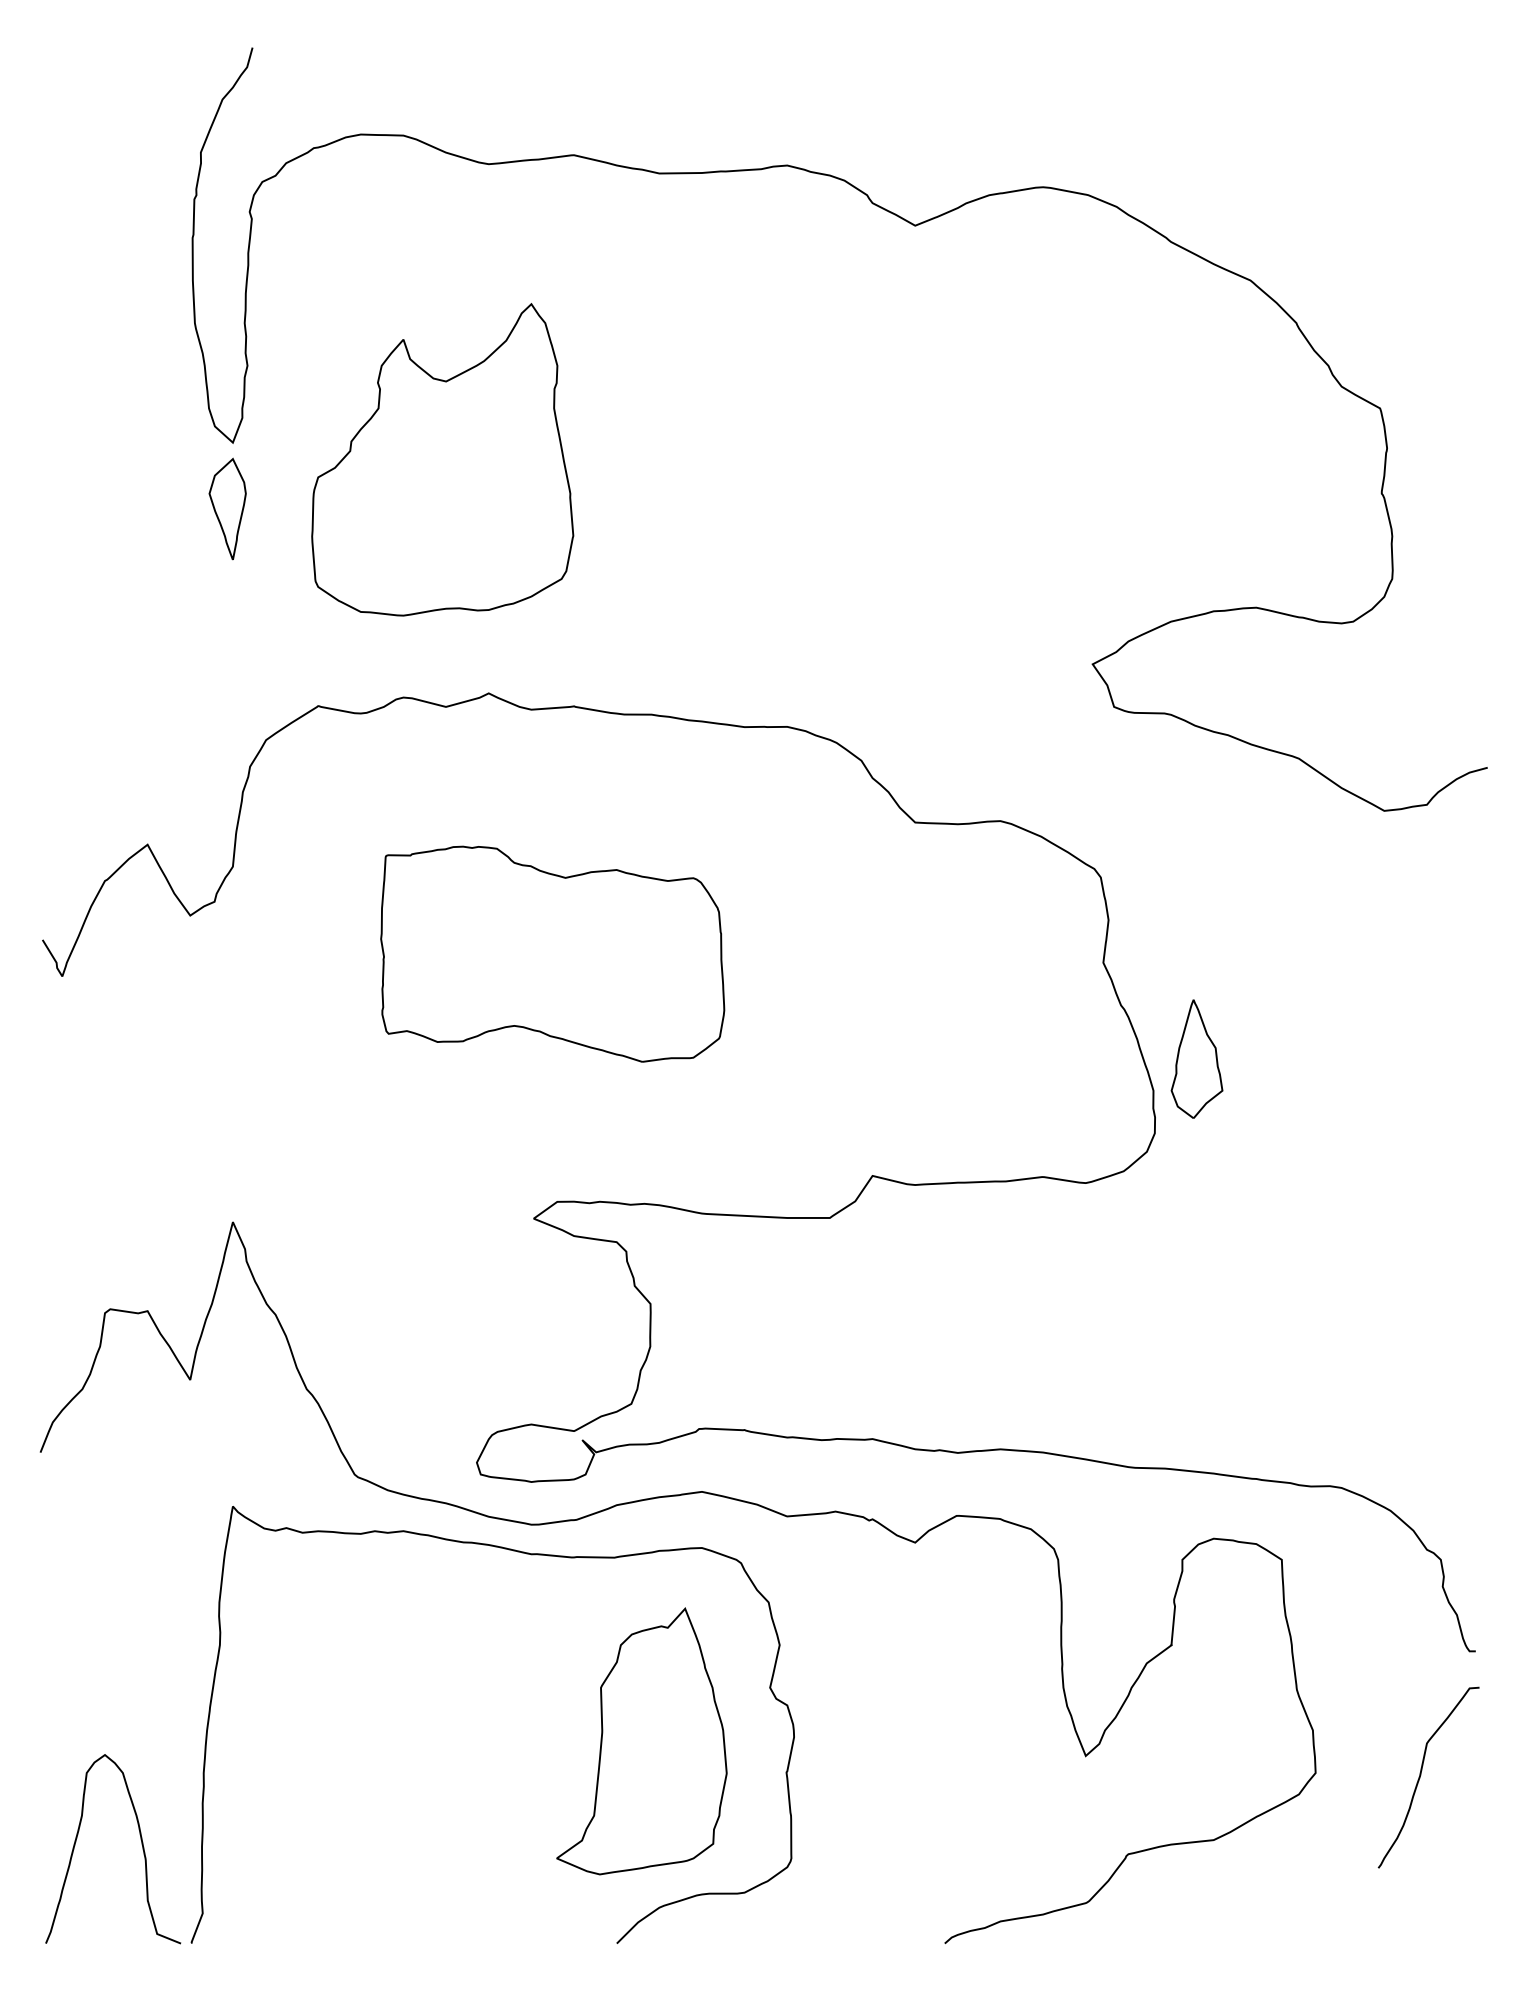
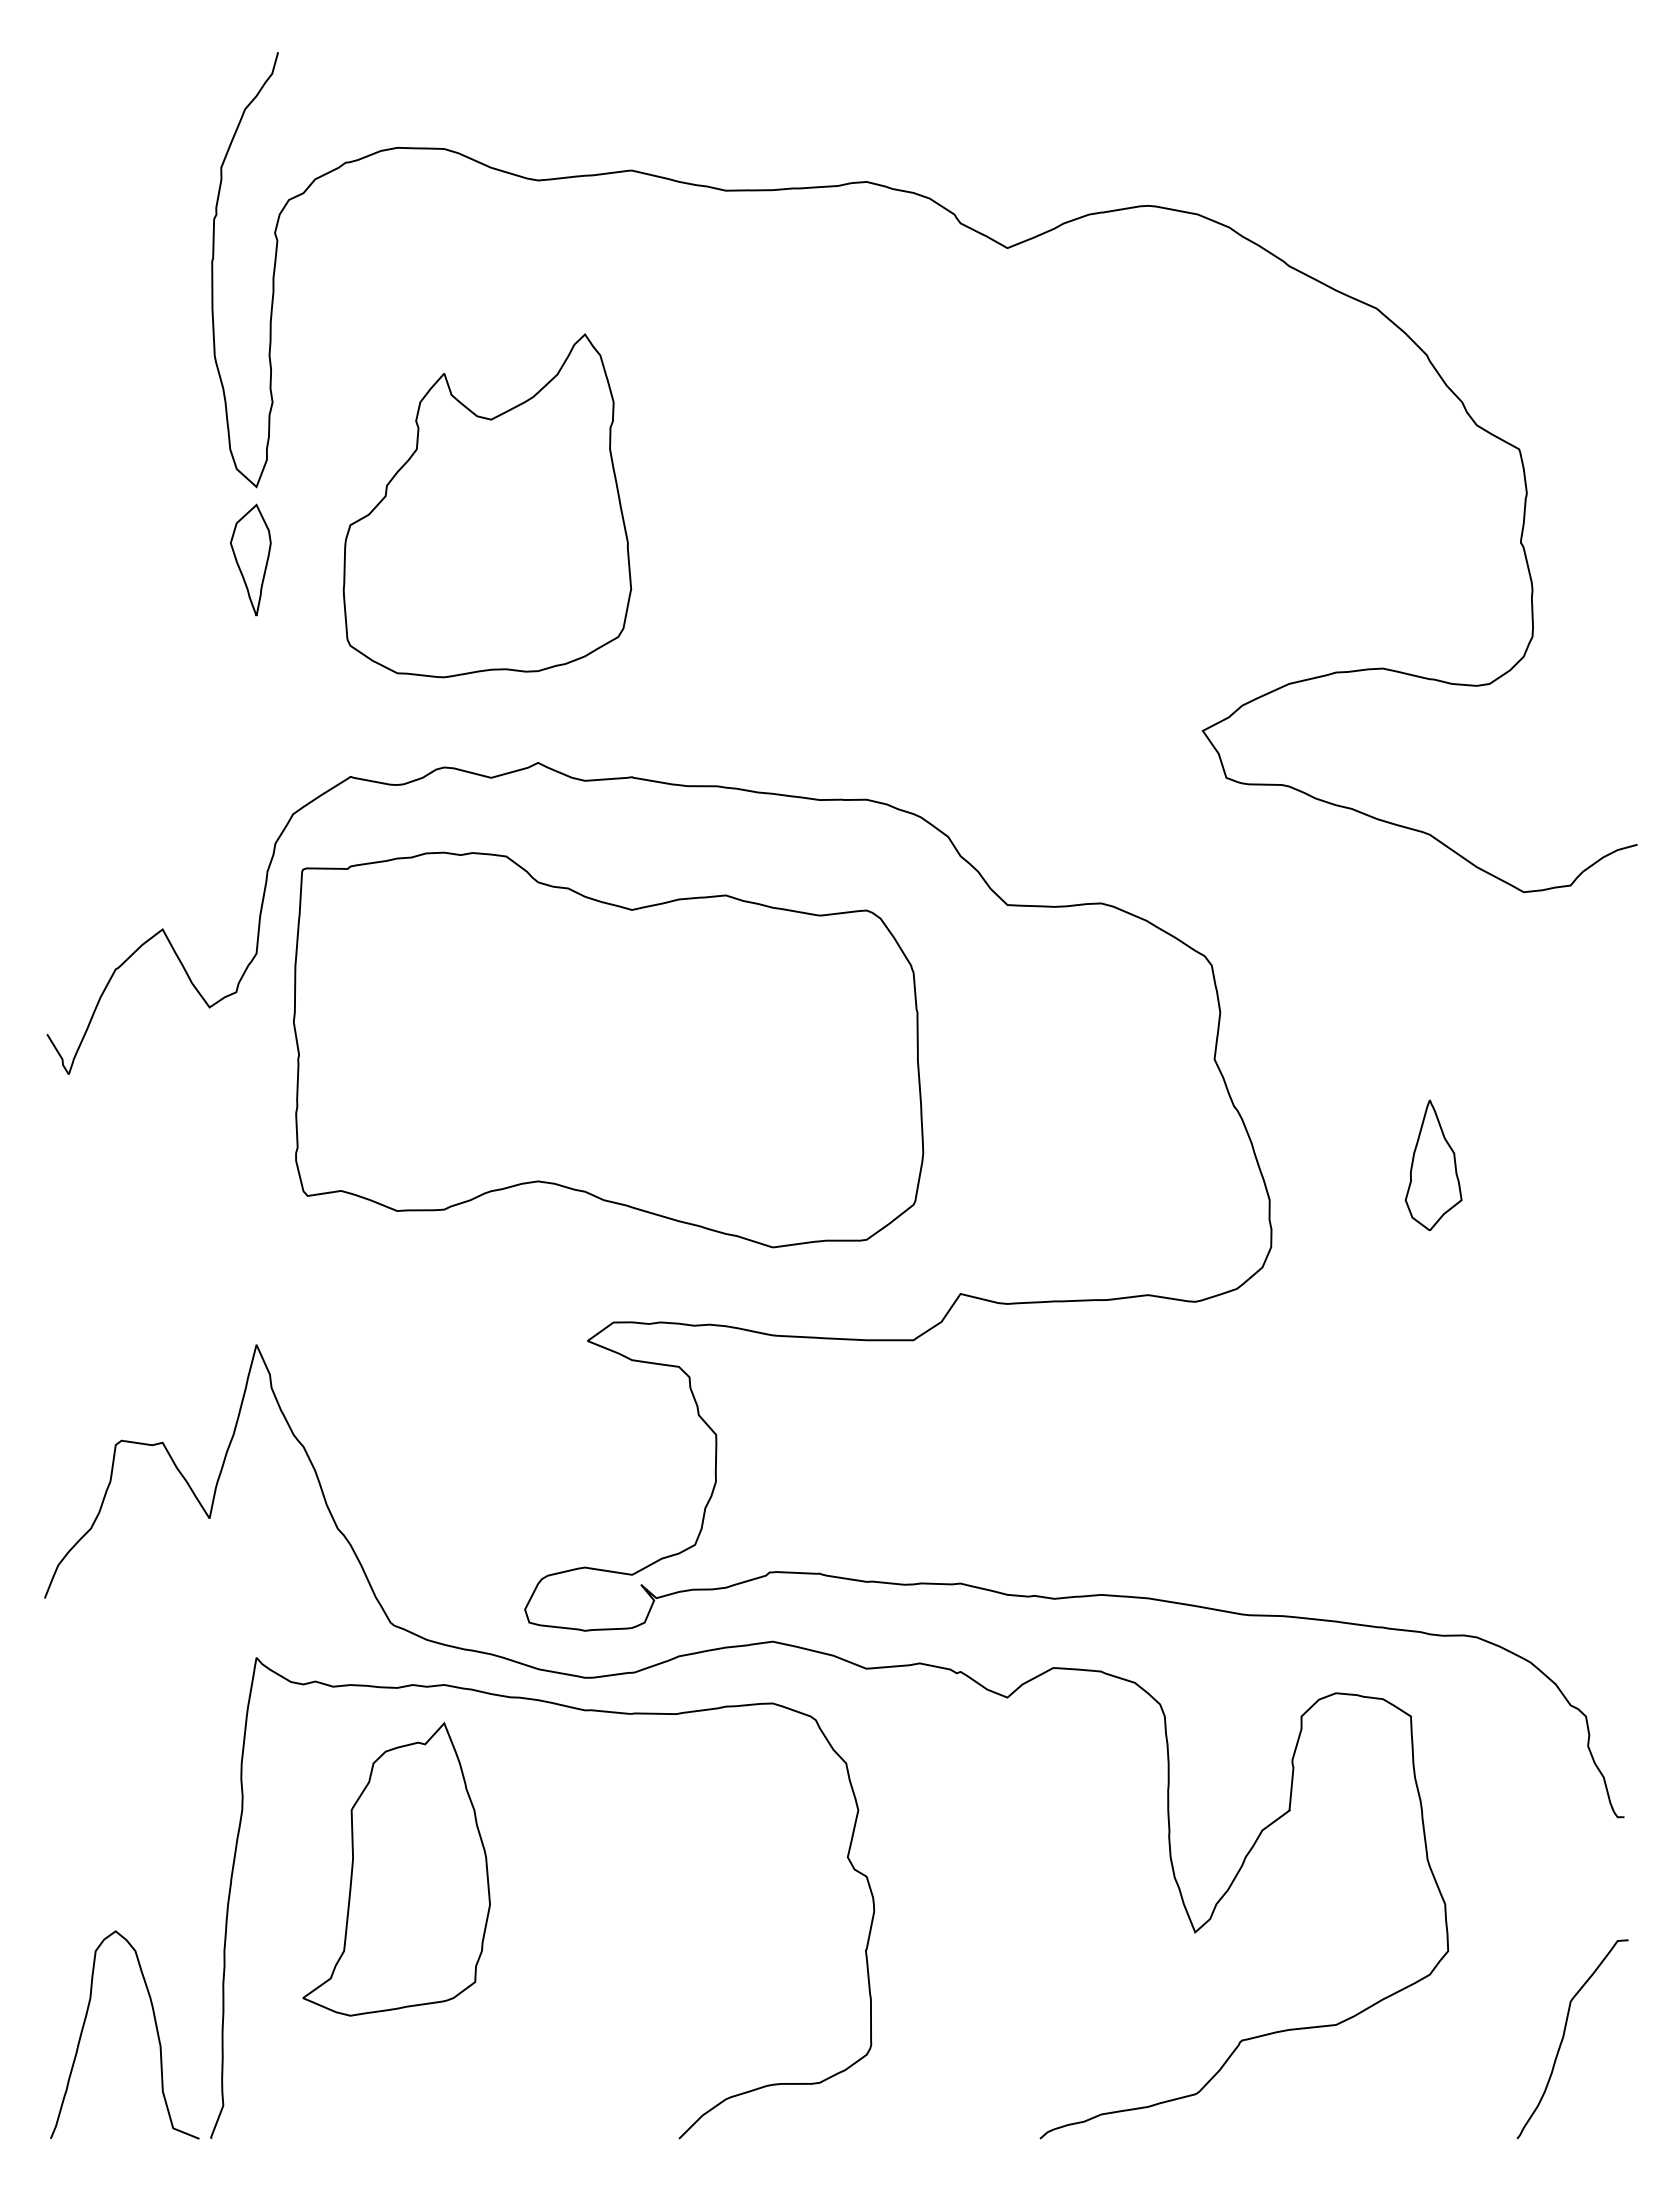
part: (552, 953) -> (608, 1049), size x1.67
part: (1196, 1059) -> (1433, 1165), moved
part: (641, 1740) -> (396, 1868), moved
curve: (1421, 1776) -> (1564, 2037), moved

